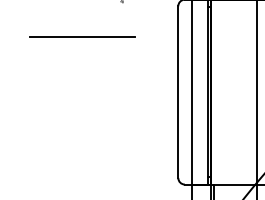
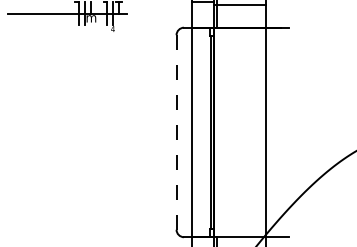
line: (82, 36) -> (67, 69), removed
line: (178, 92) -> (176, 132), solid -> dashed

